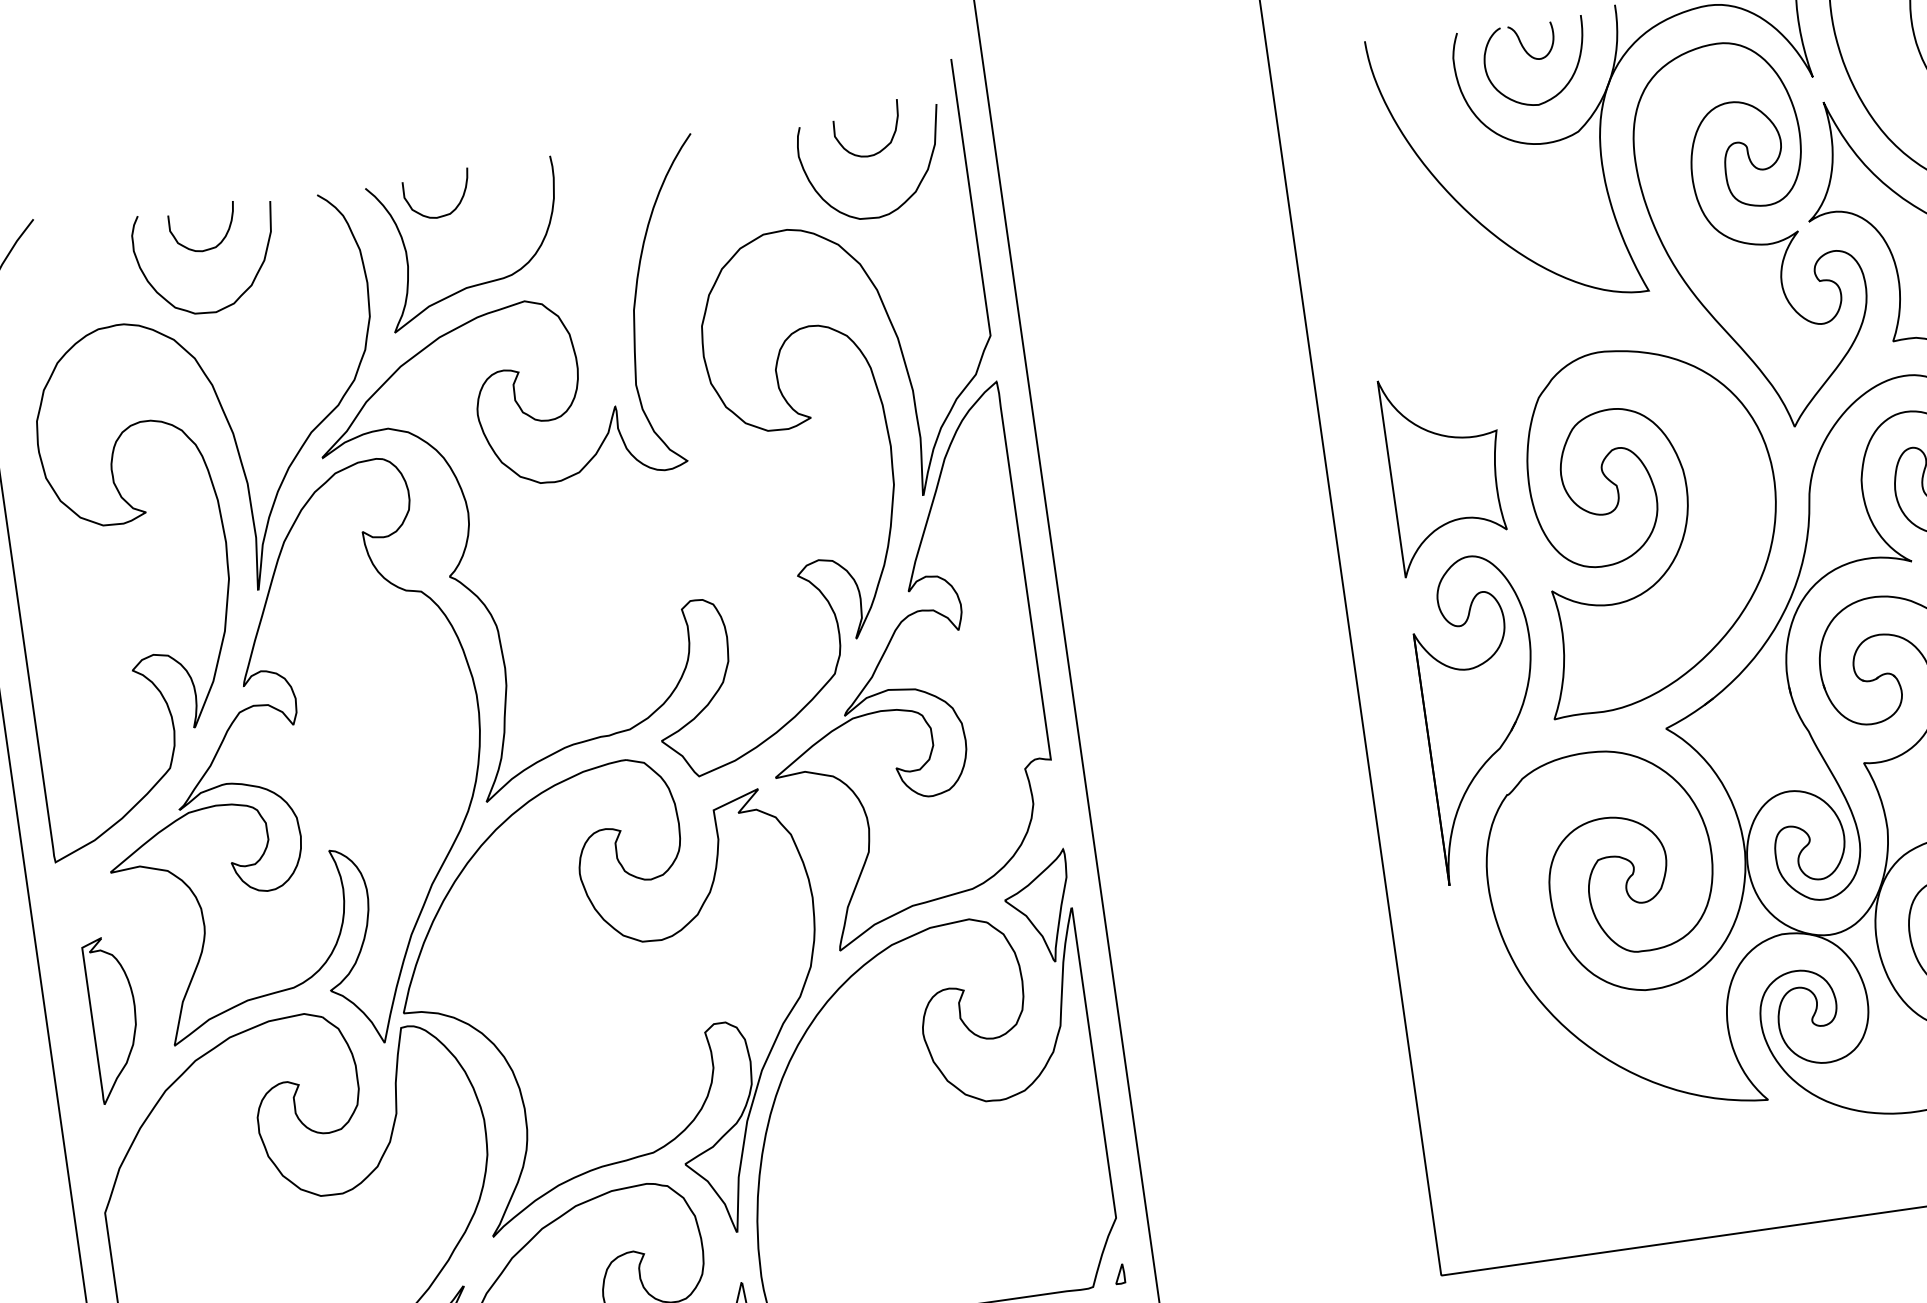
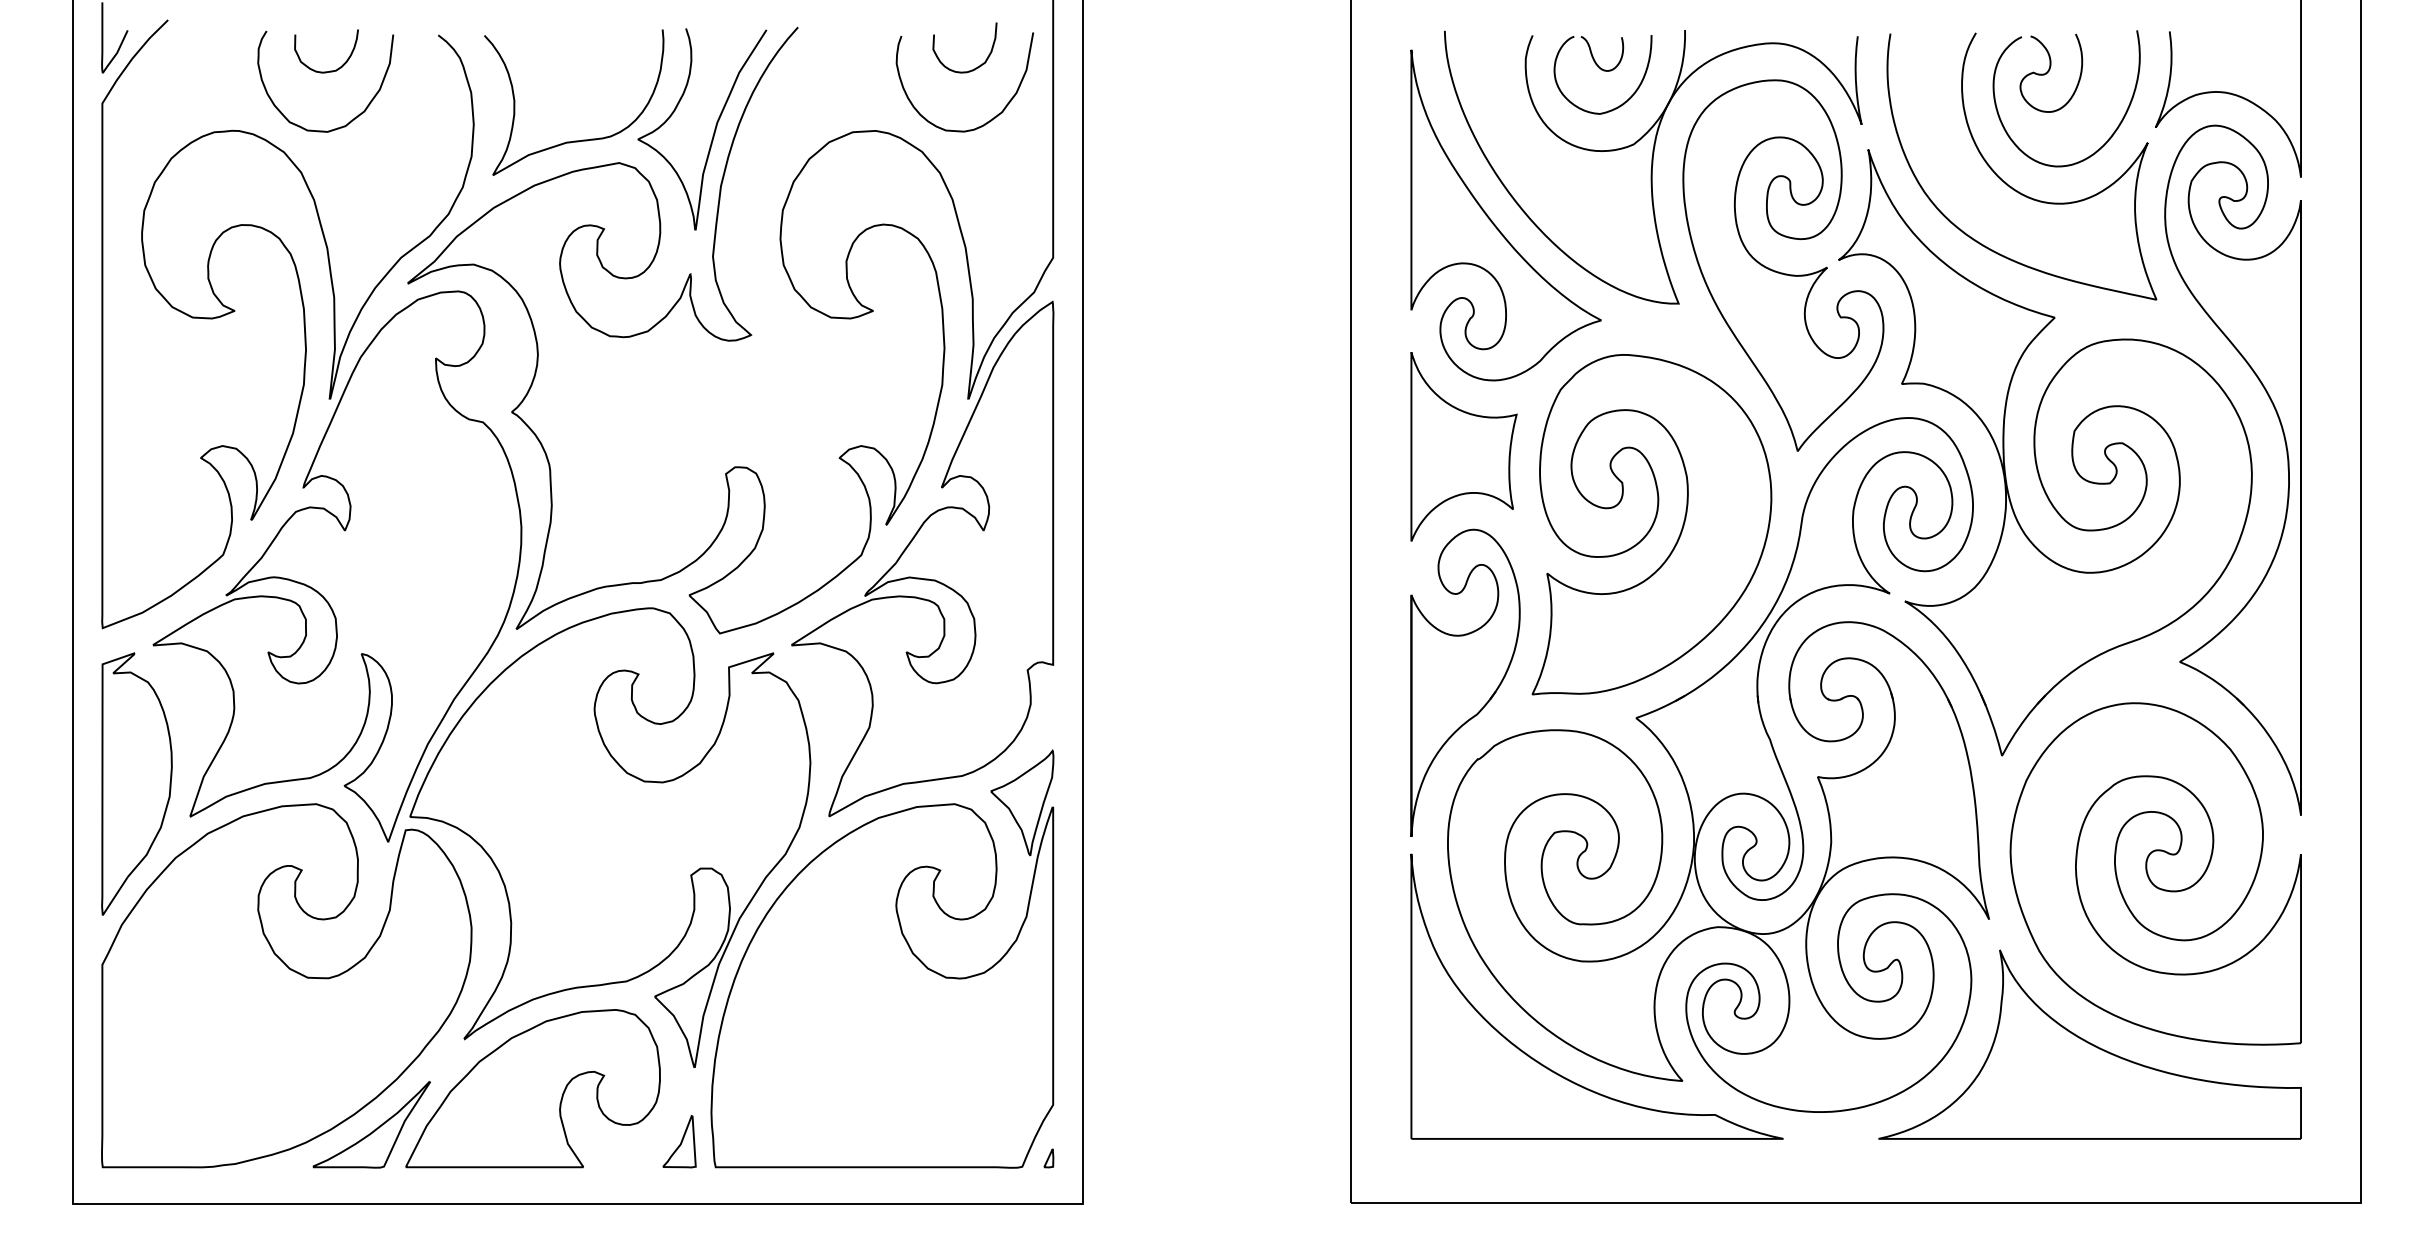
curve: (443, 214) -> (554, 70), removed
part: (1446, 235) -> (1495, 224), added
curve: (618, 255) -> (713, 132), added
part: (113, 1019) -> (136, 783), size x1.67
part: (1634, 1108) -> (1555, 1071), added

